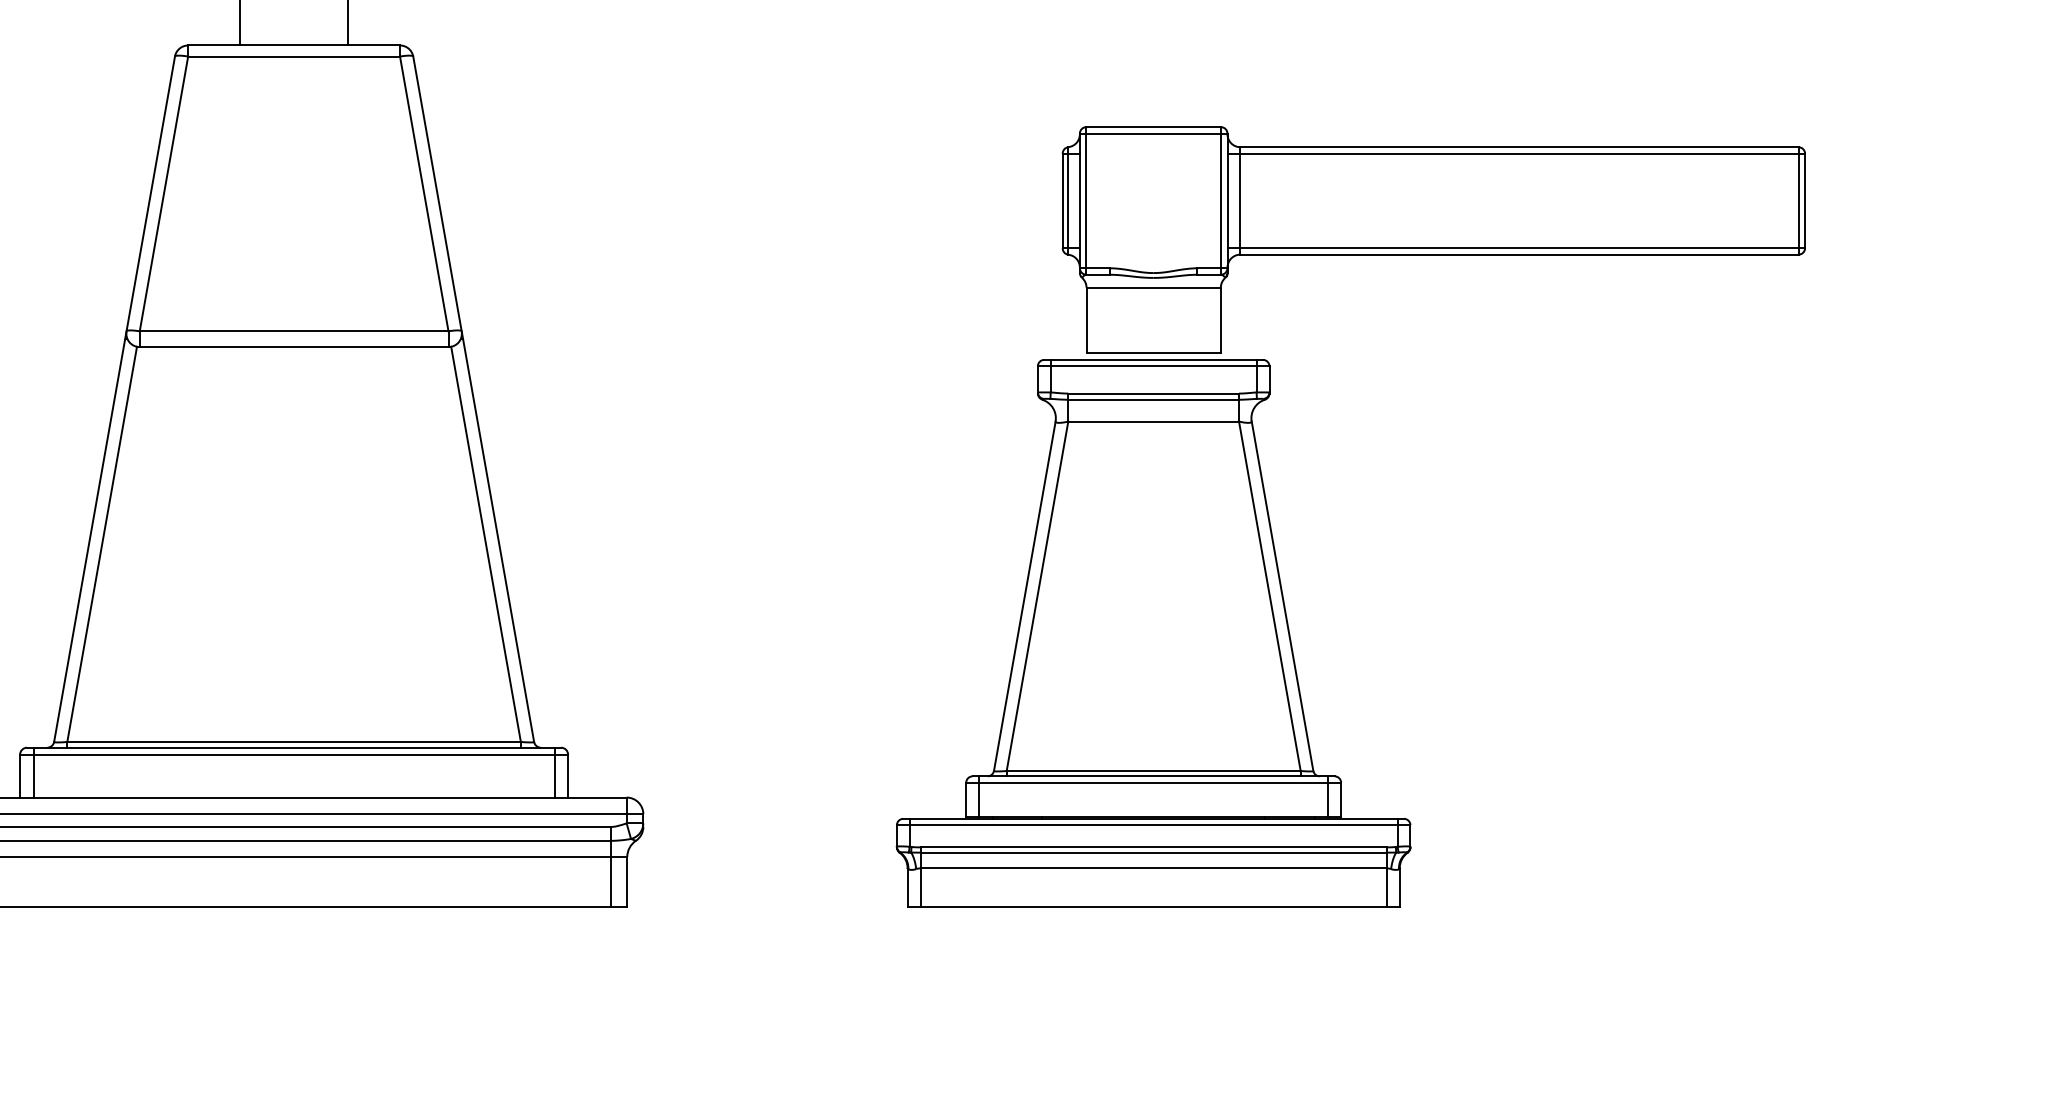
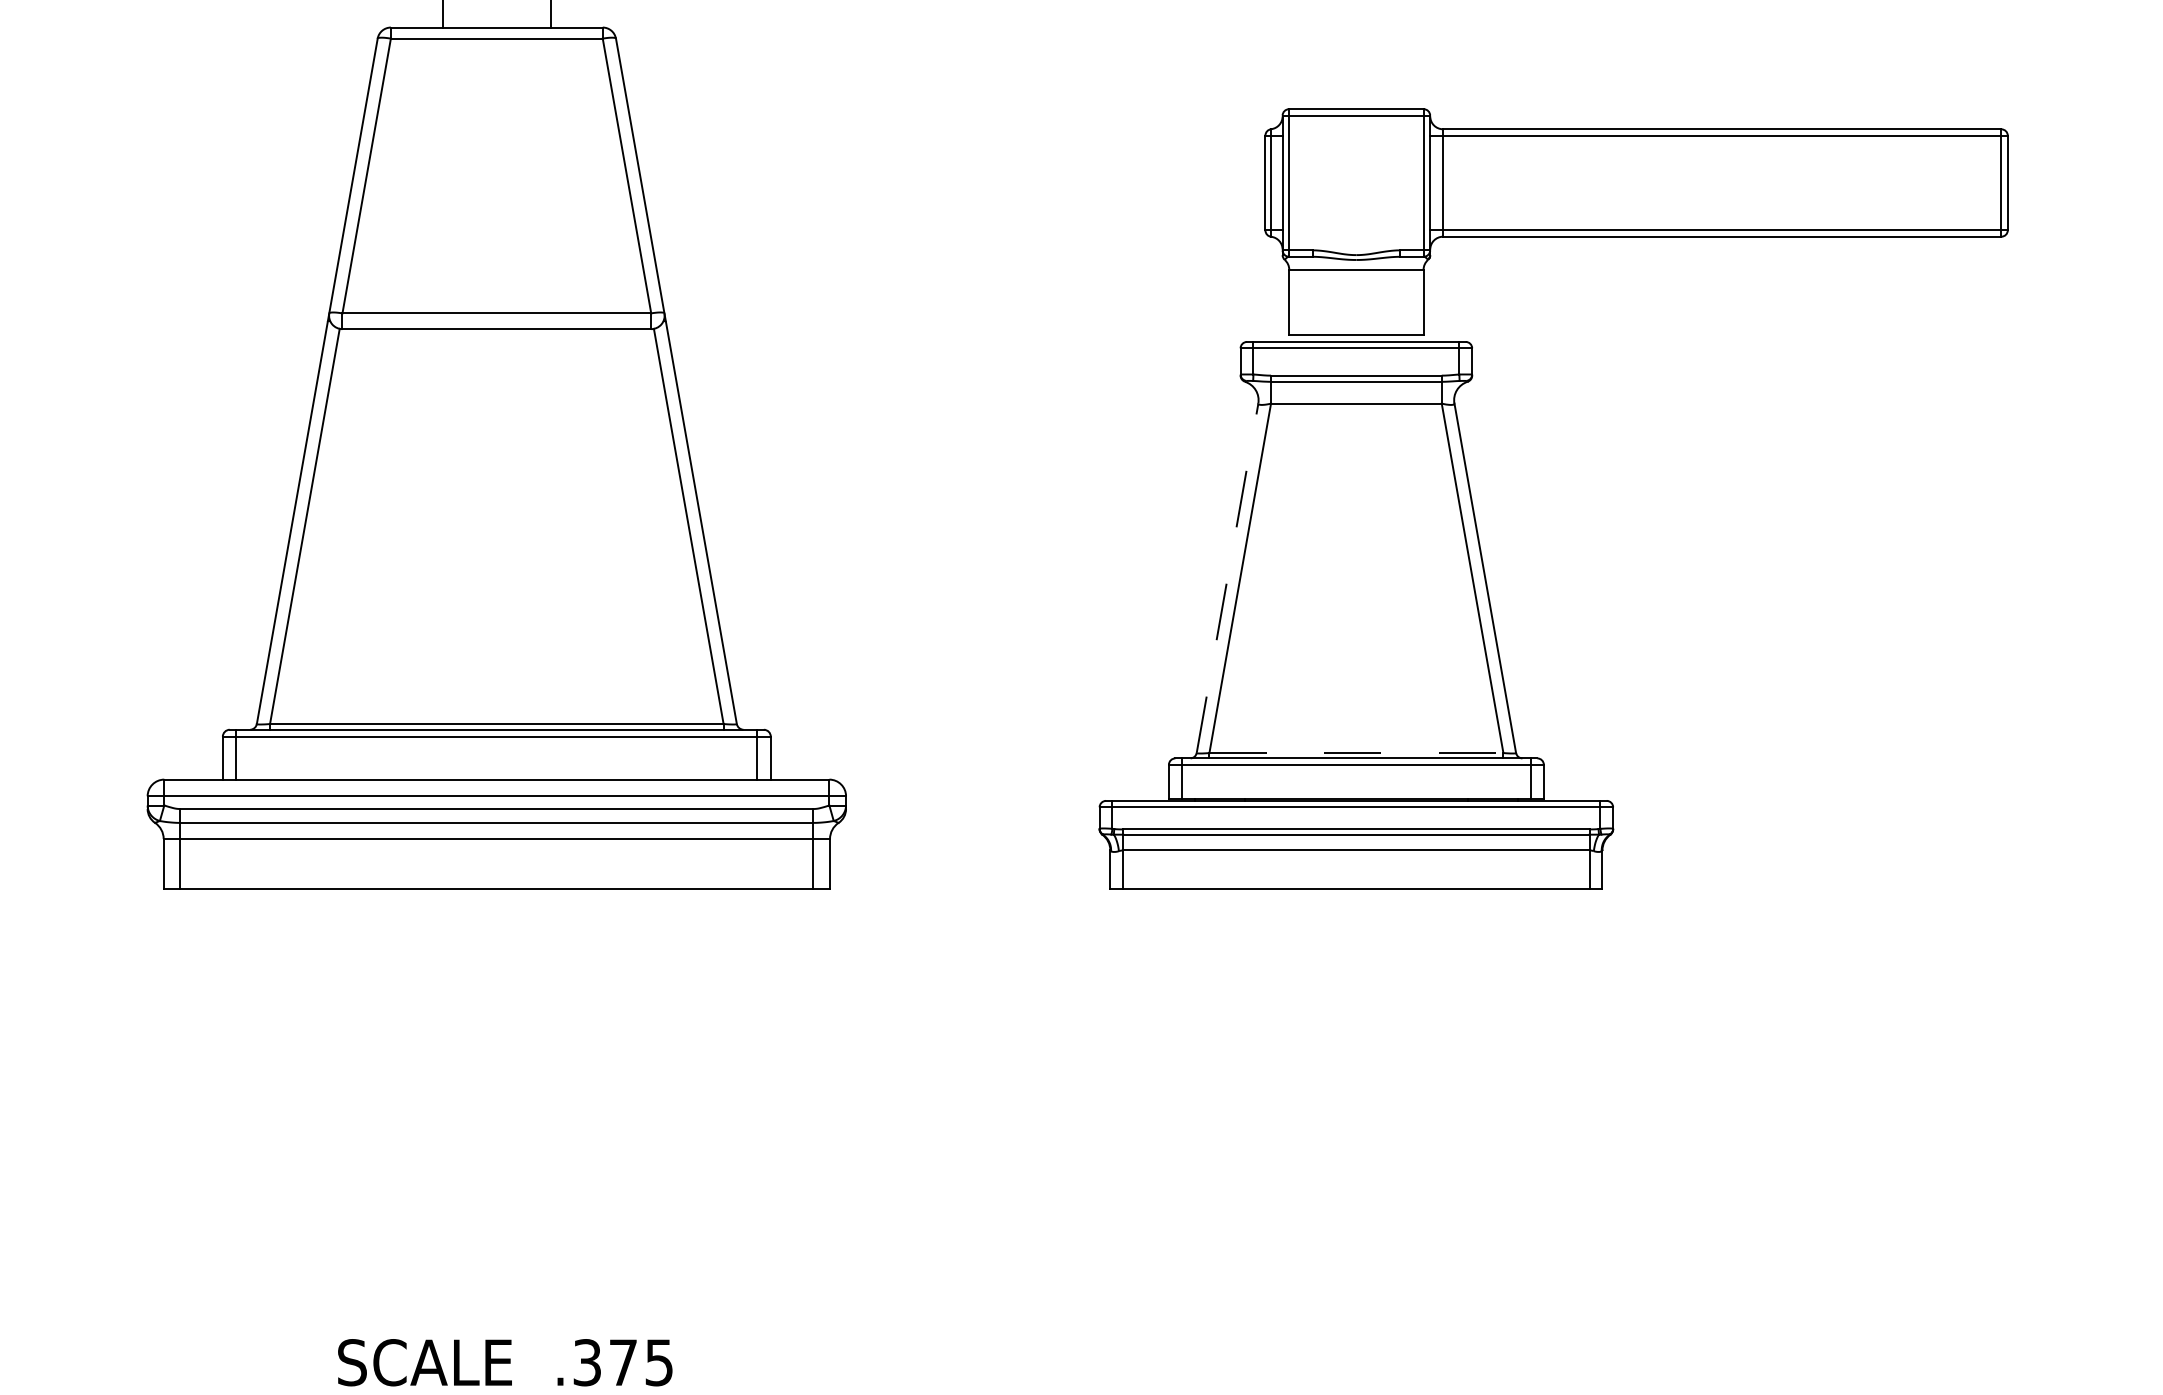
line: (1024, 595) -> (1227, 577), solid -> dashed
line: (1153, 771) -> (1356, 753), solid -> dashed

